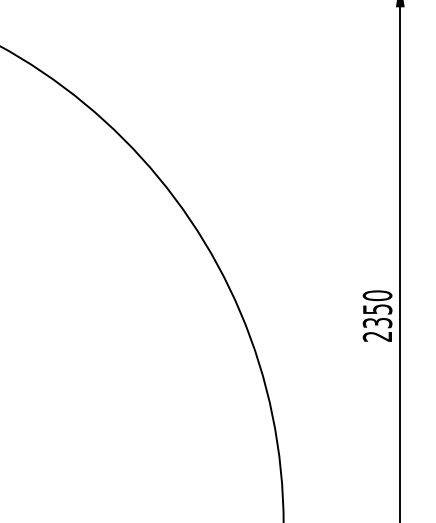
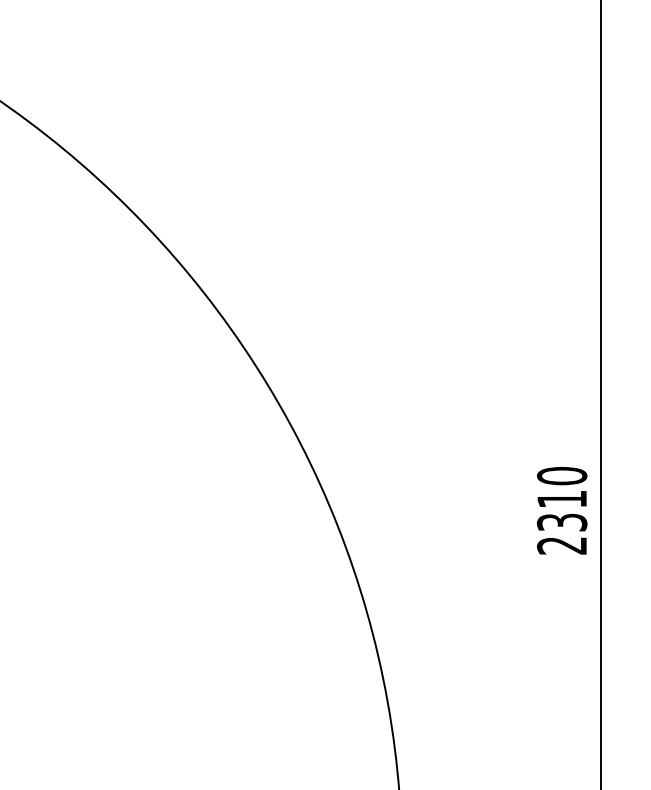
text: (377, 309) -> (562, 499), 2350 -> 2310

